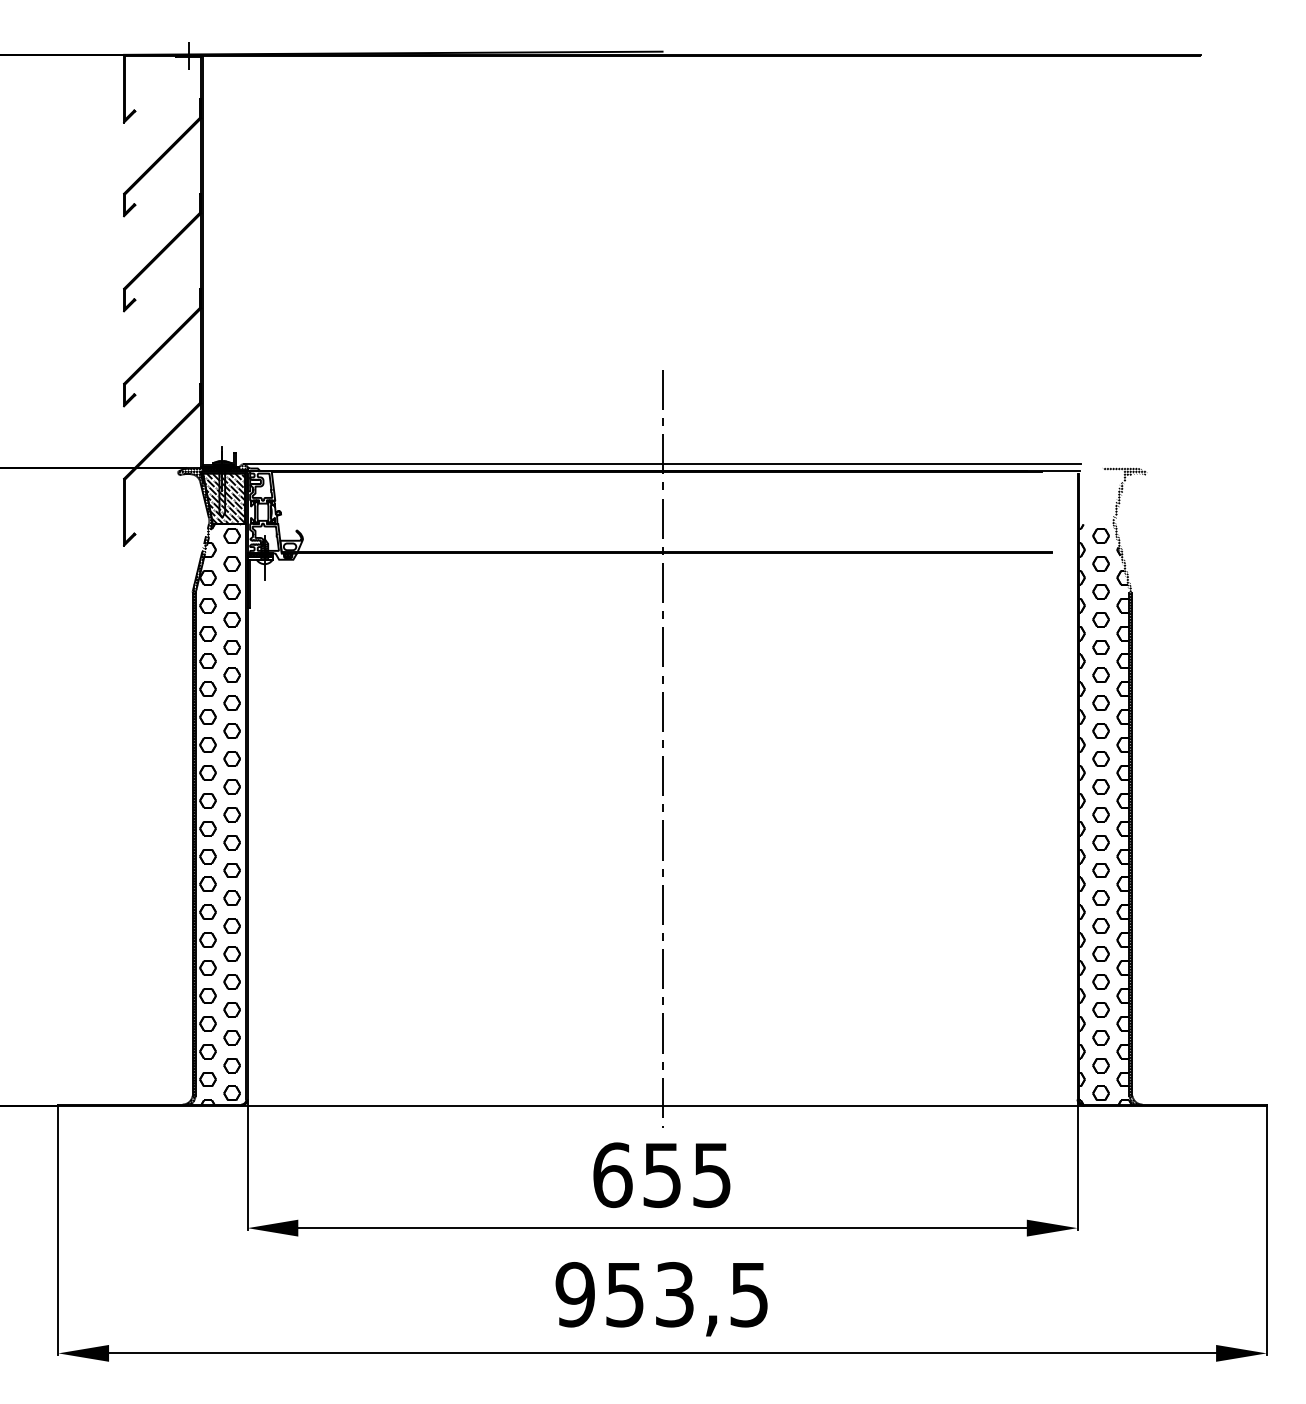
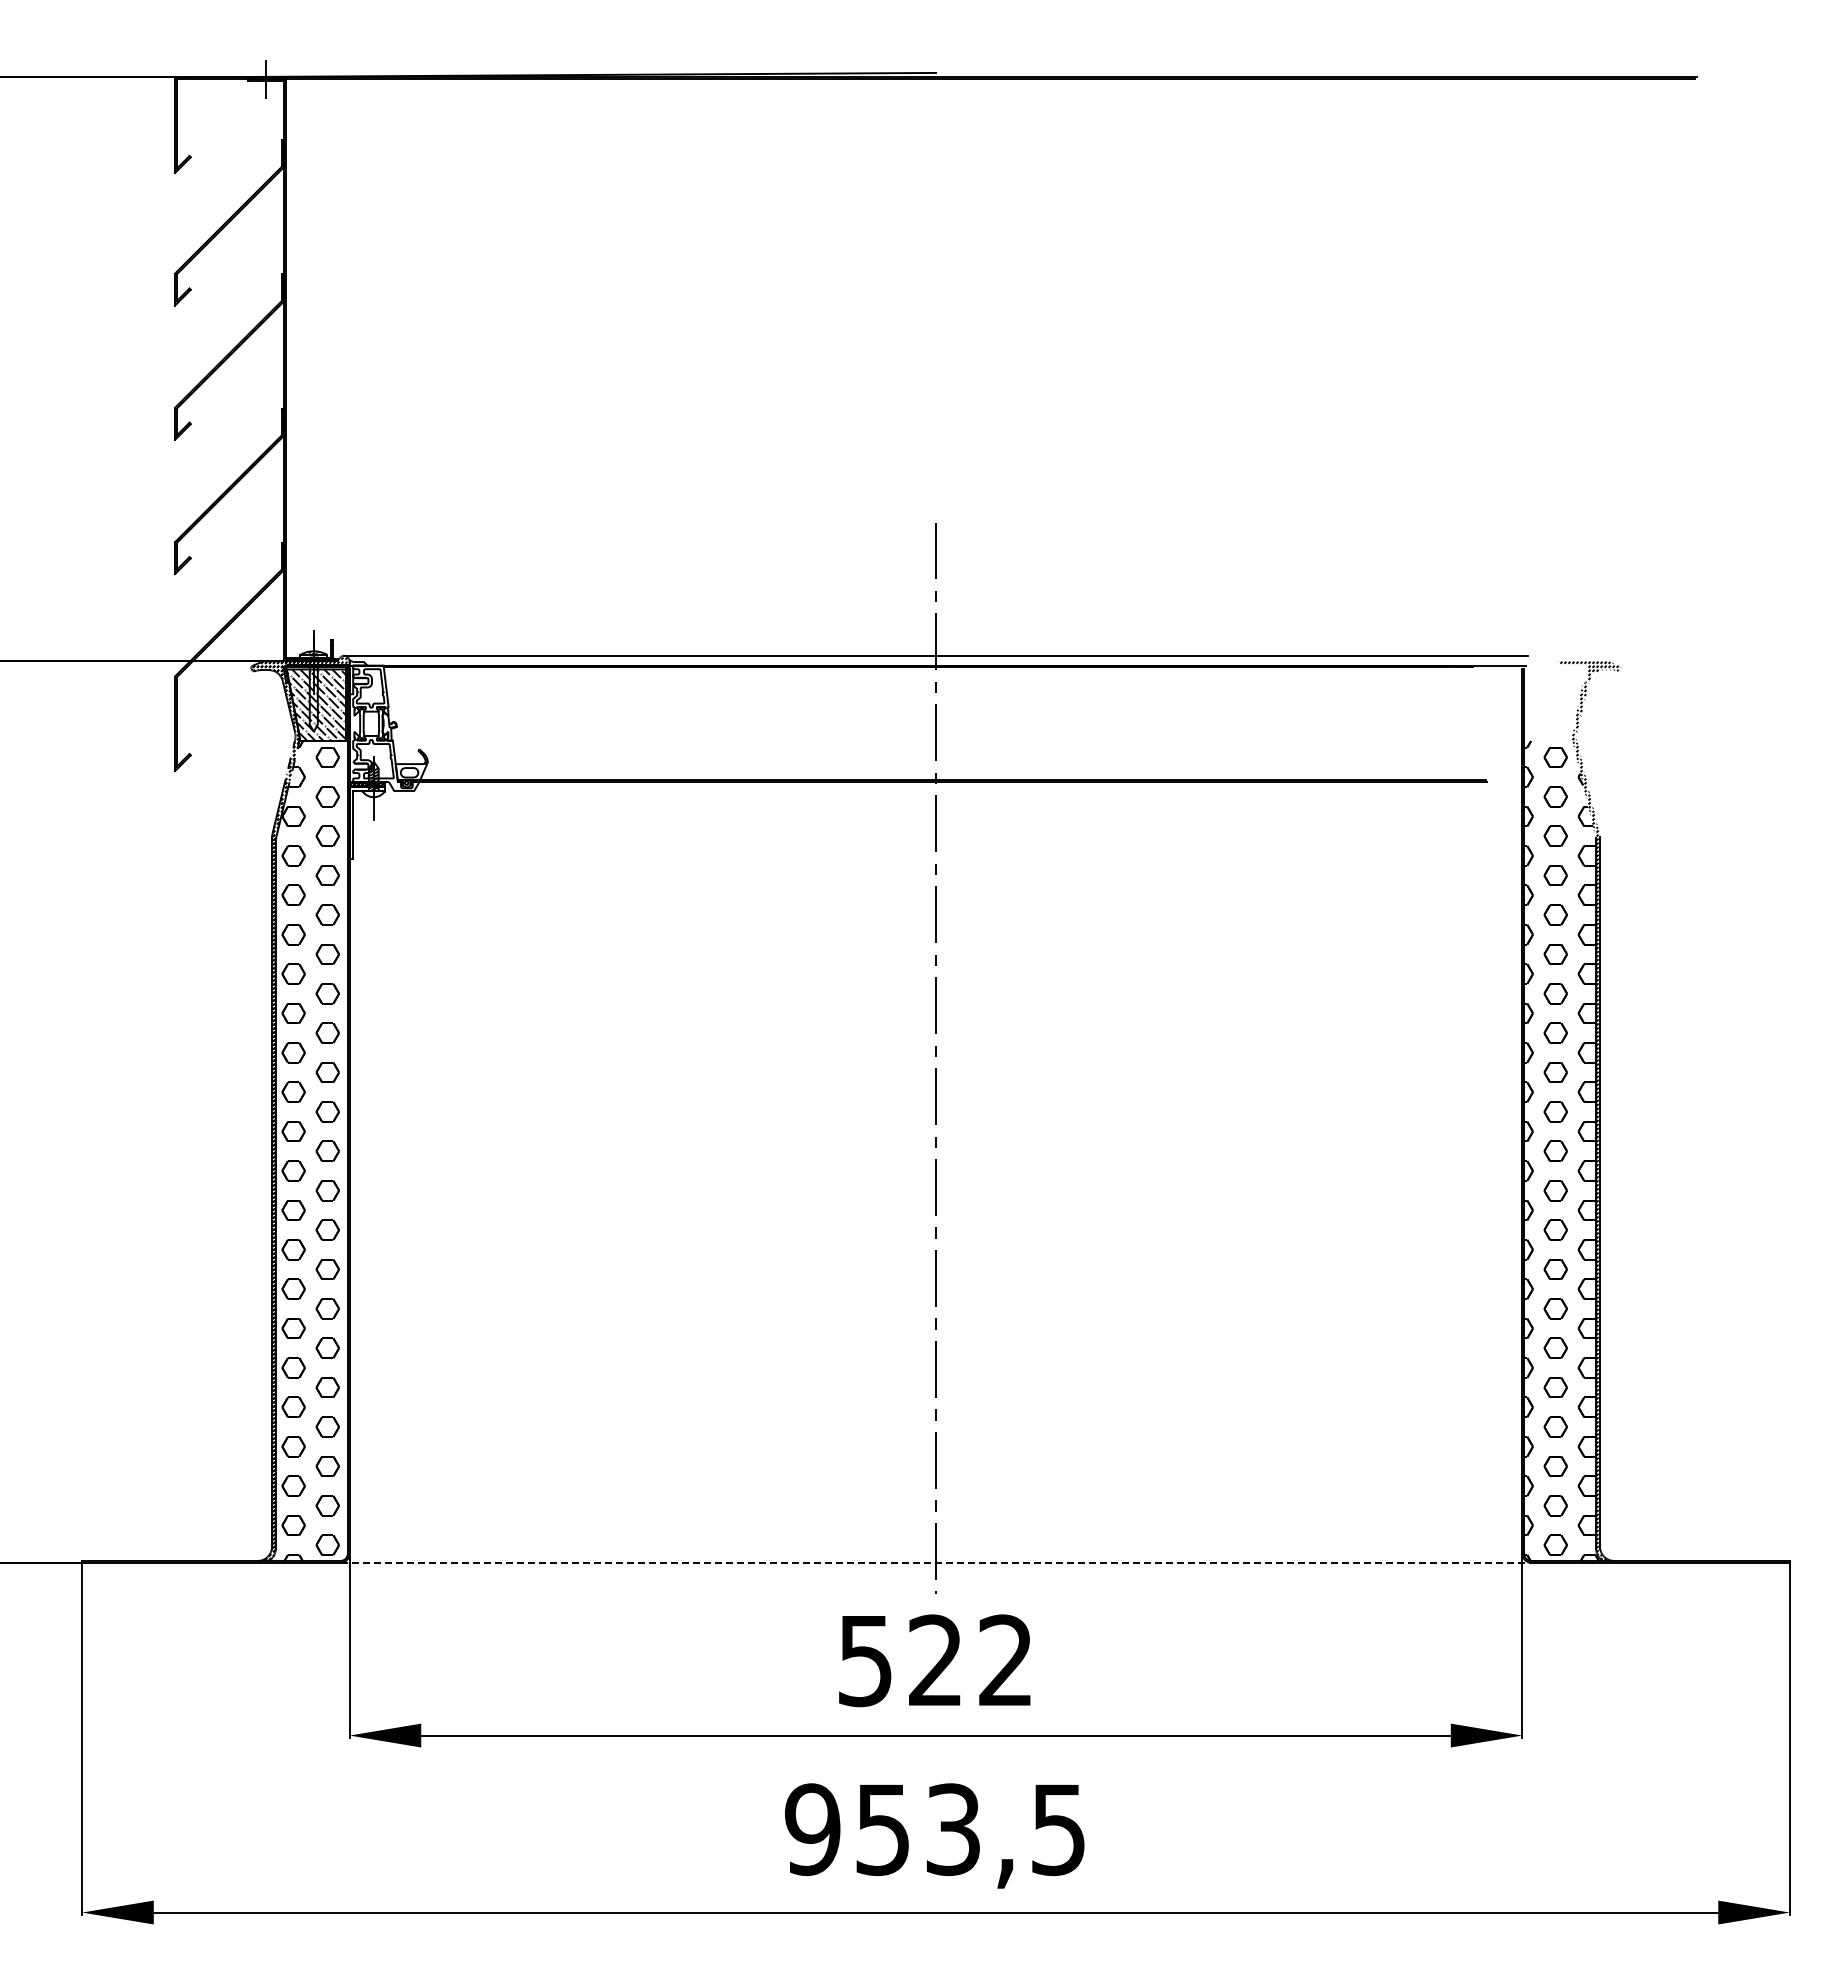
line: (662, 1105) -> (936, 1562), solid -> dashed
text: (661, 1175) -> (934, 1660), 655 -> 522

